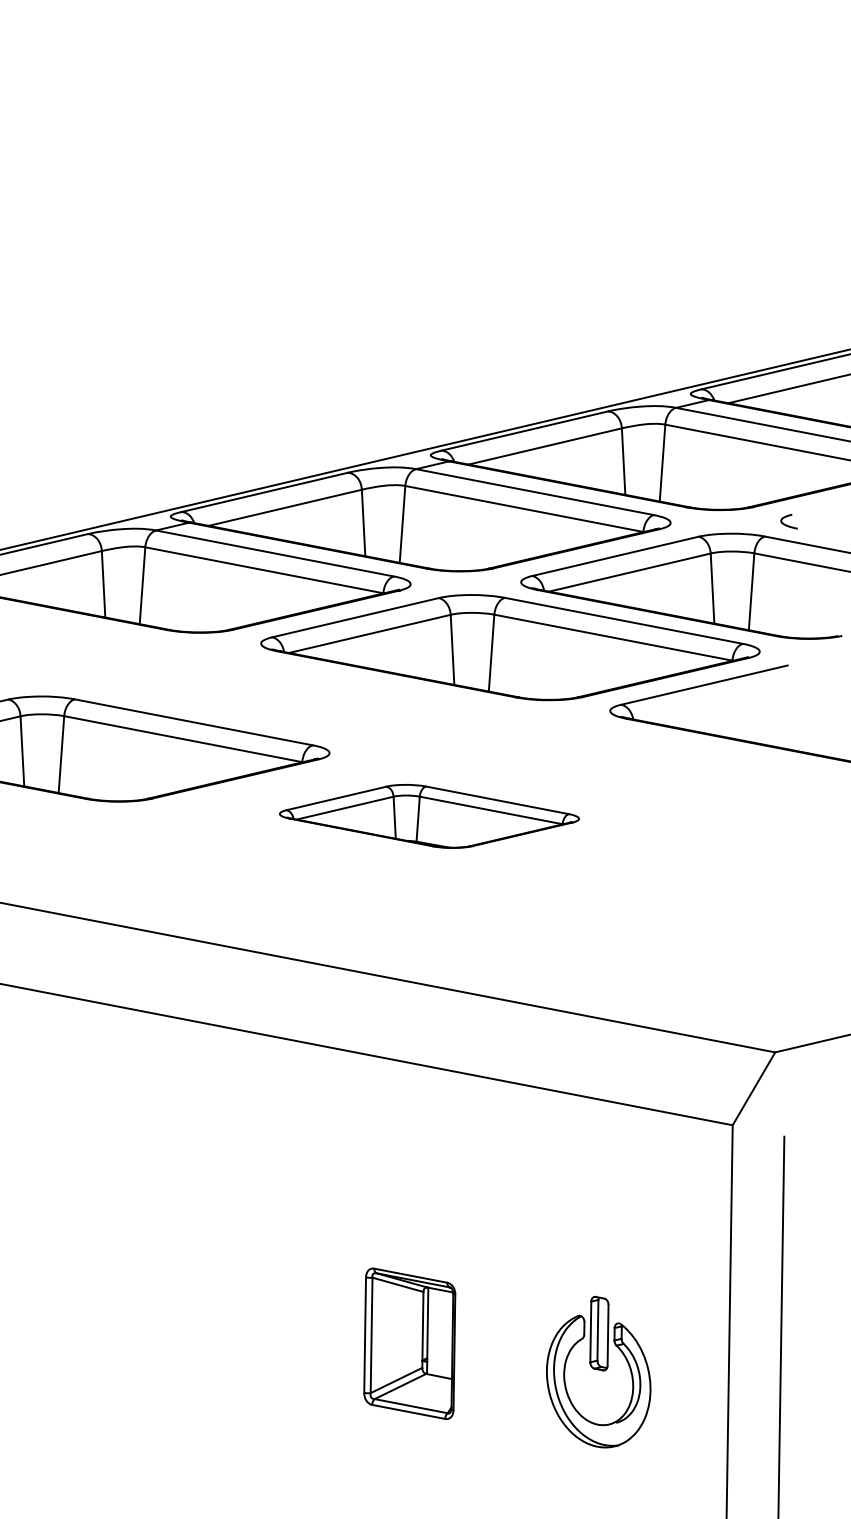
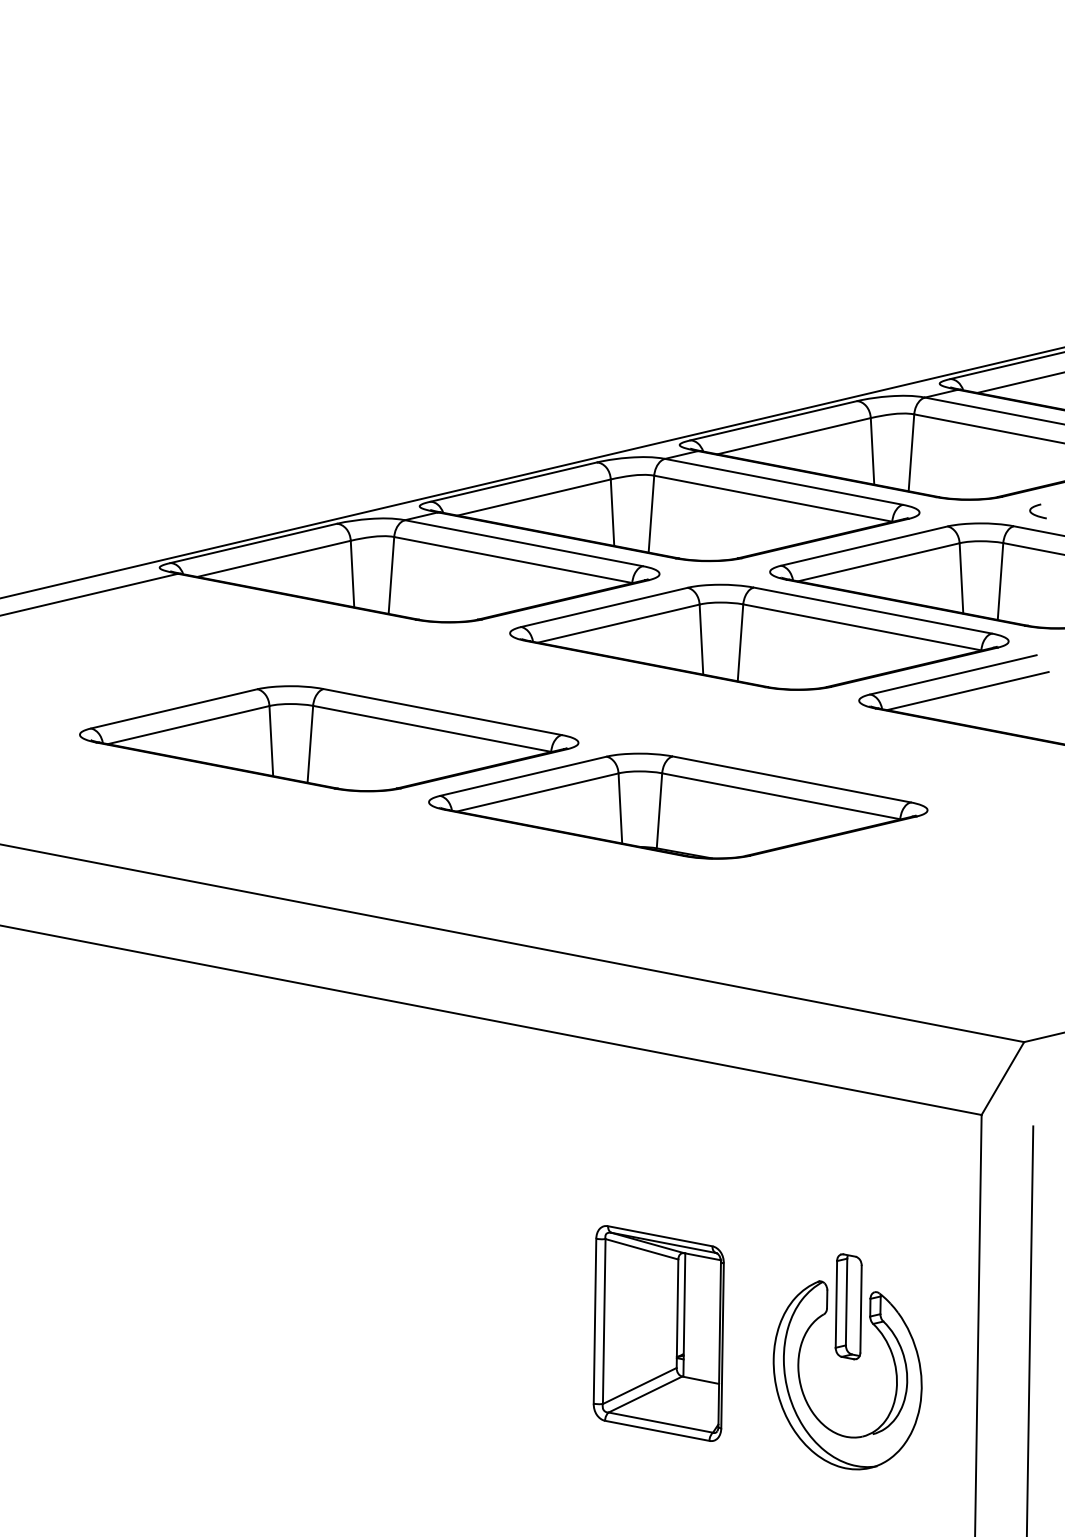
line: (718, 701) -> (967, 691), added
part: (429, 815) -> (678, 805), size x1.67
part: (409, 1343) -> (658, 1333), size x1.43
part: (598, 1371) -> (847, 1361), size x1.43

